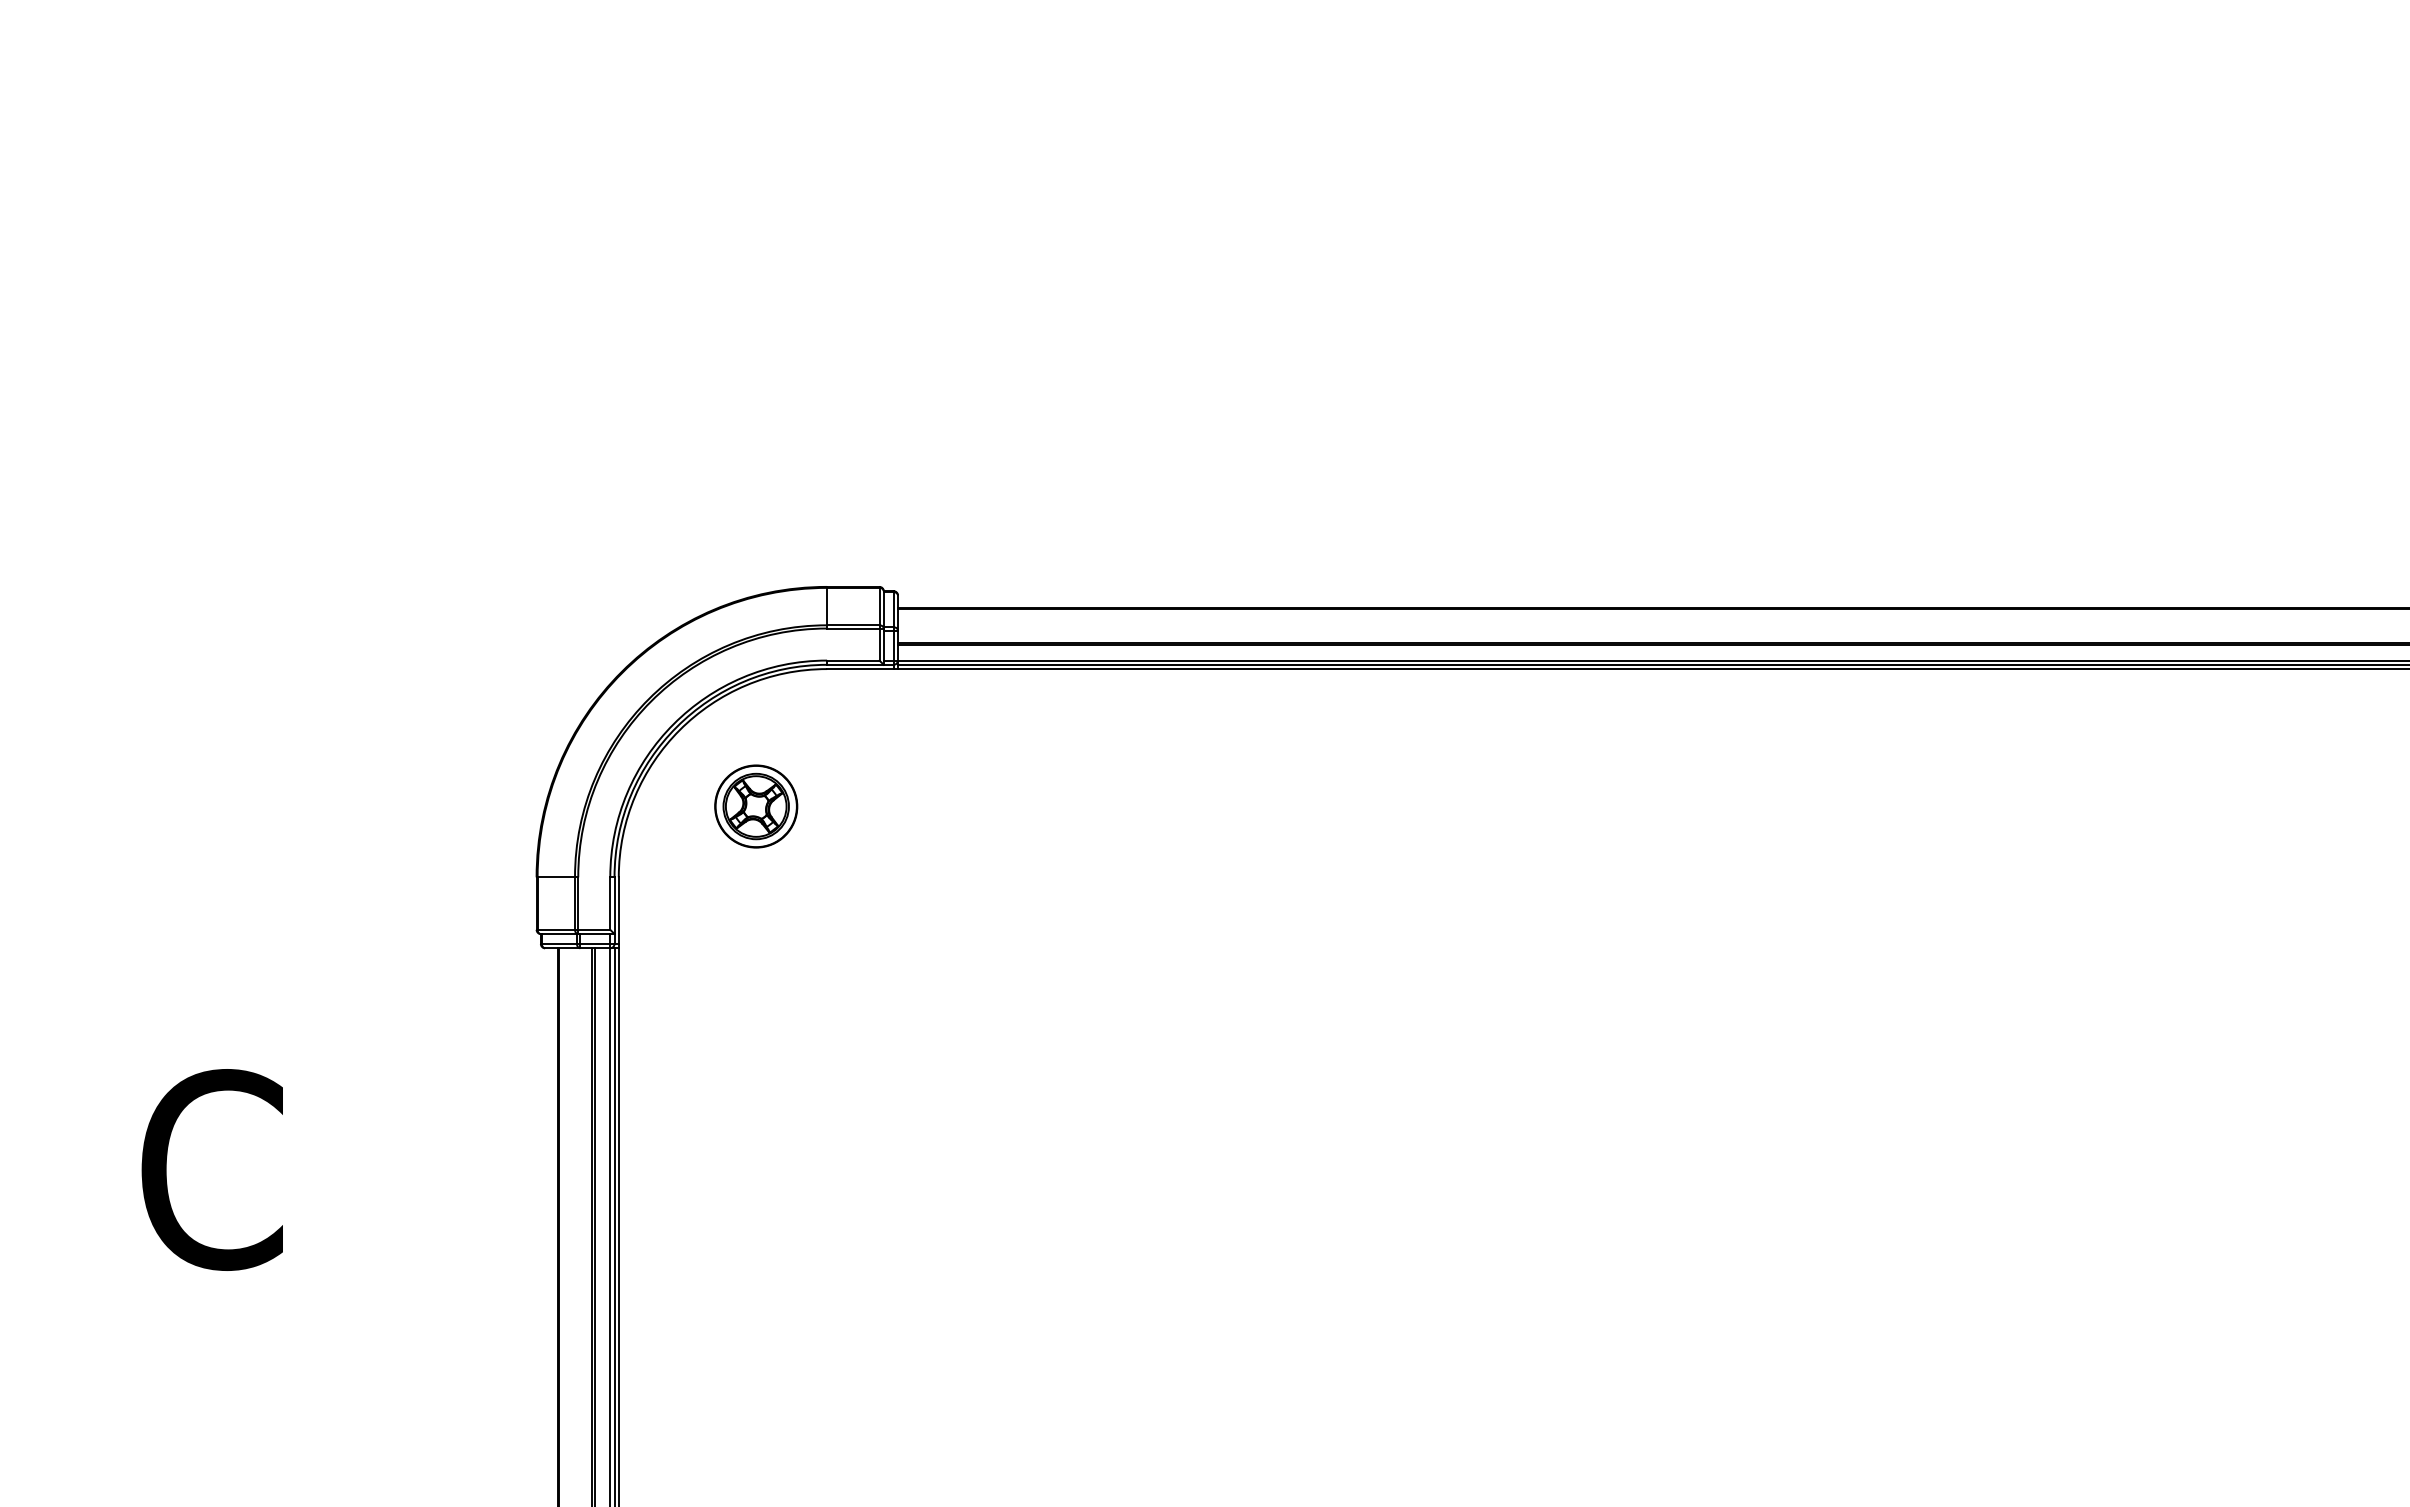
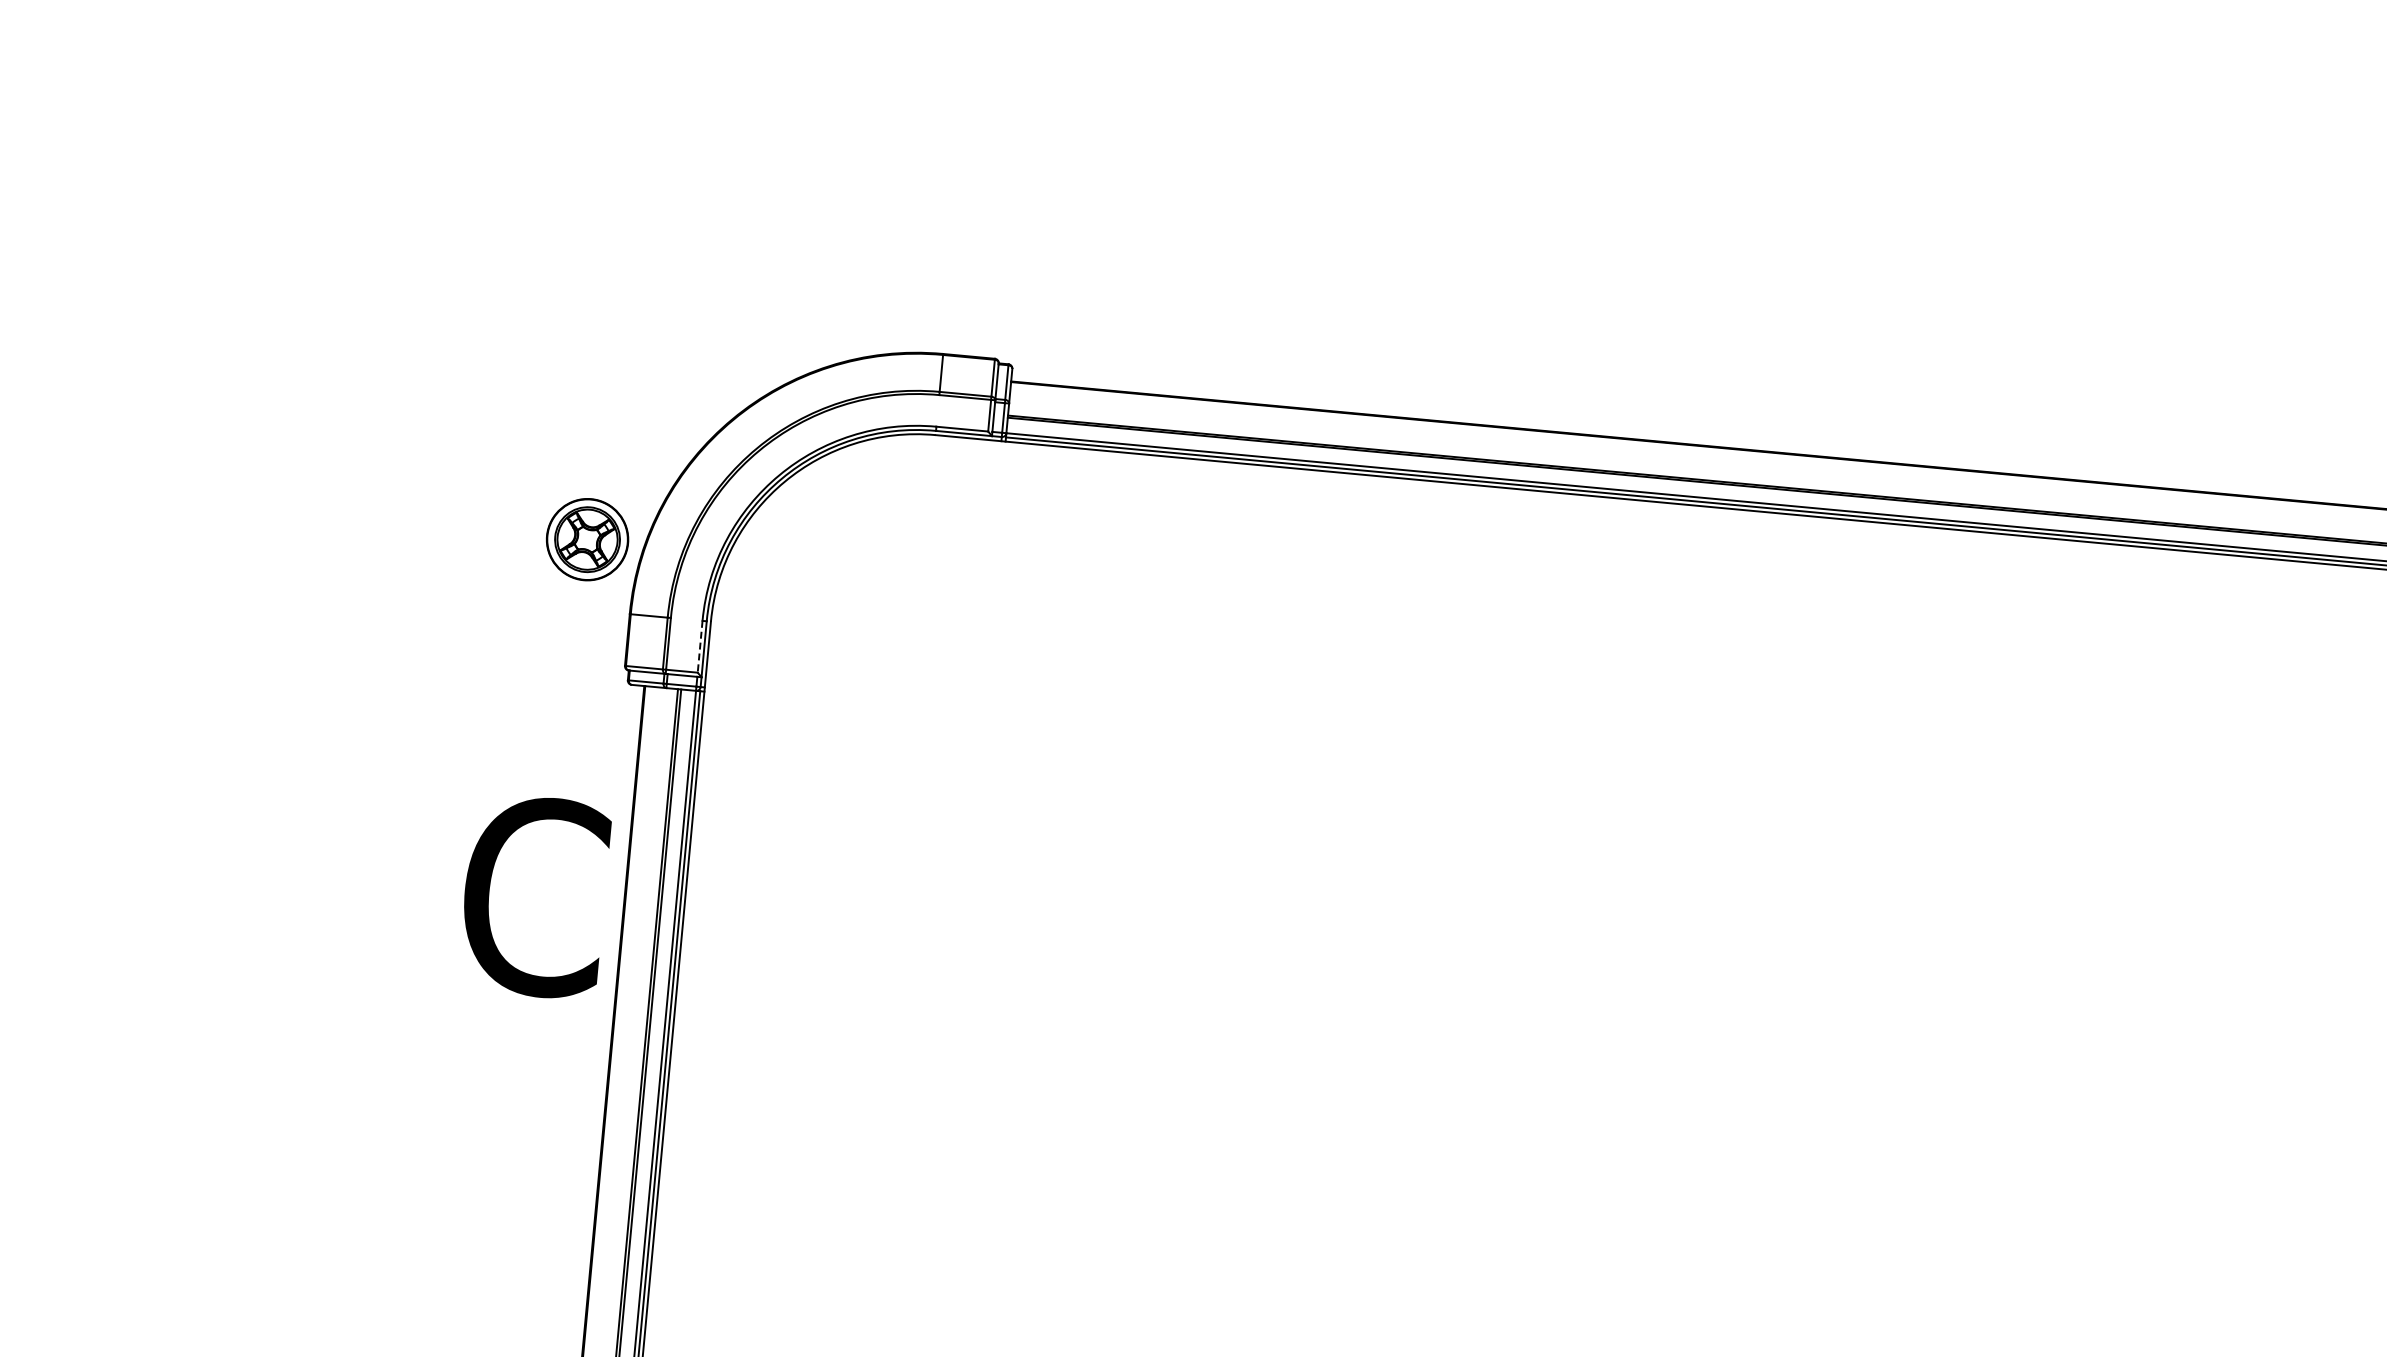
part: (756, 806) -> (587, 539), moved
line: (610, 904) -> (700, 647), solid -> dashed
text: (211, 1169) -> (533, 896), moved

